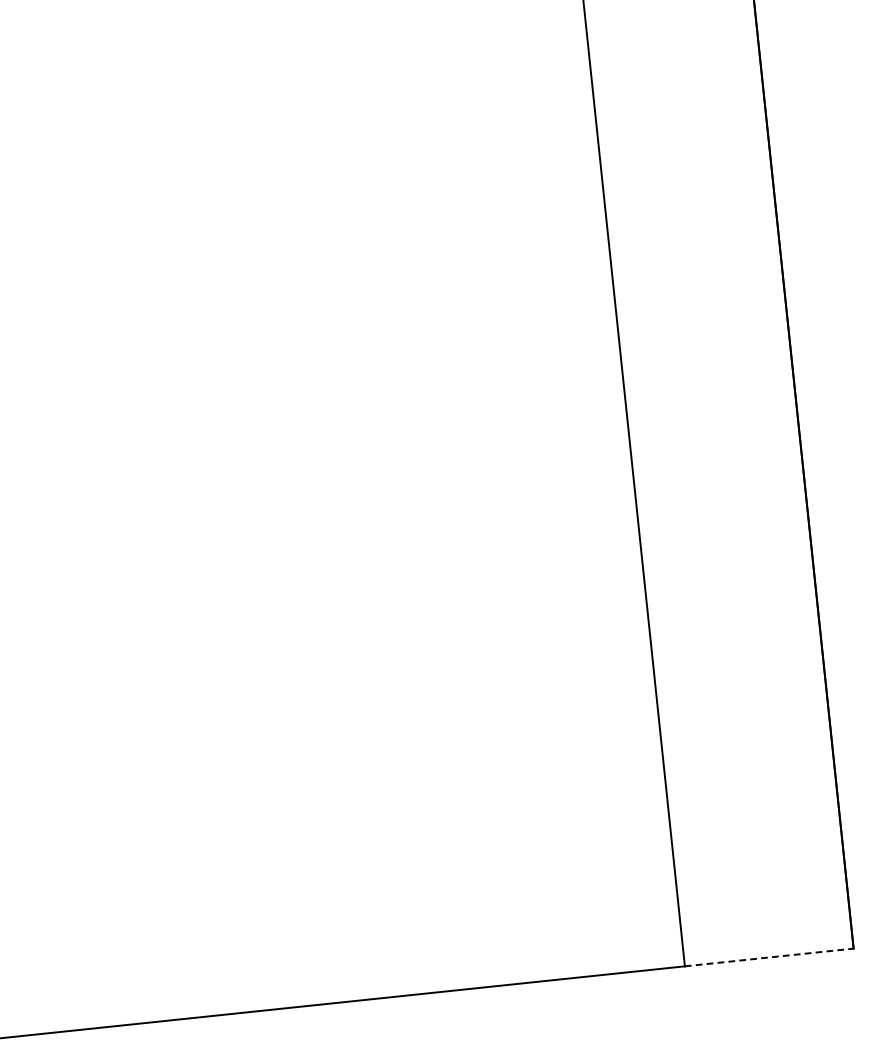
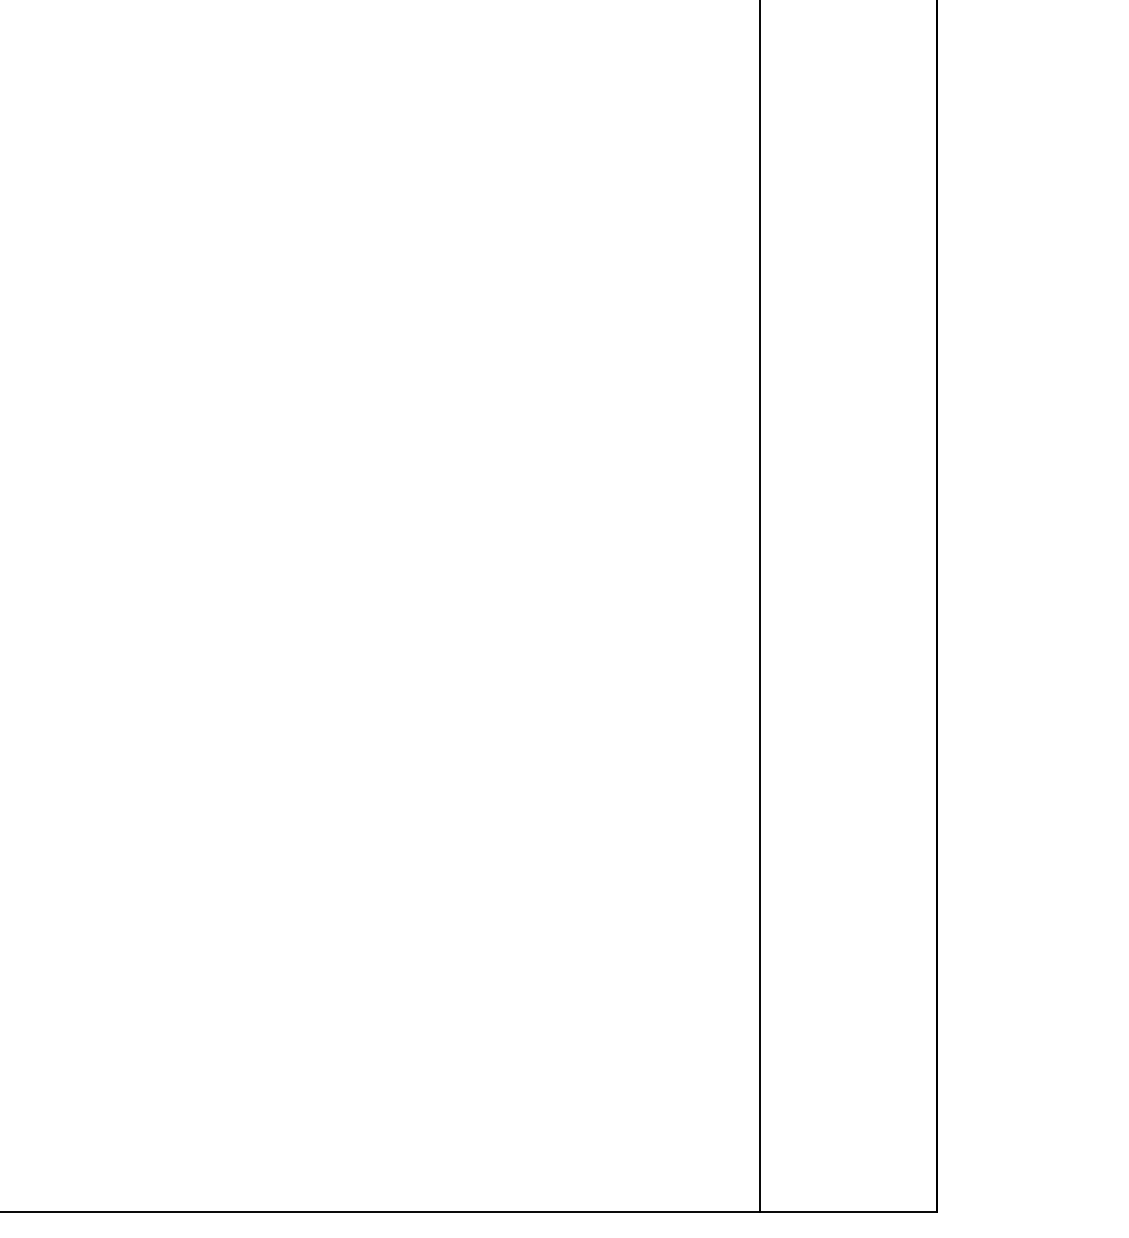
line: (770, 957) -> (849, 1211), dashed -> solid

